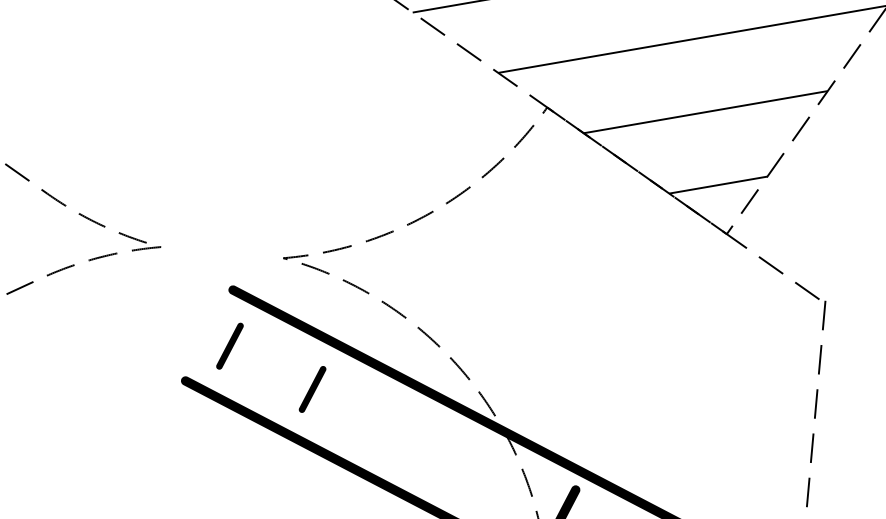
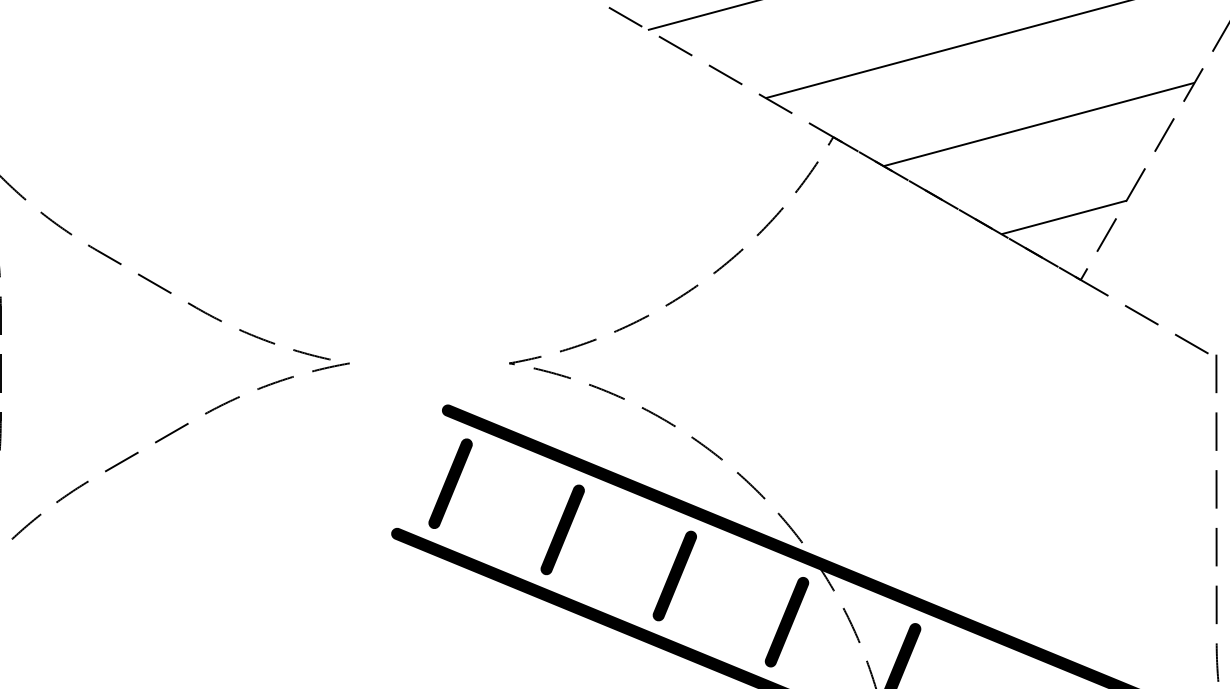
part: (229, 346) -> (450, 483), size x1.43
part: (312, 389) -> (562, 529), size x1.43
fill: (395, 432) -> (674, 575), added
fill: (477, 475) -> (786, 621), added

